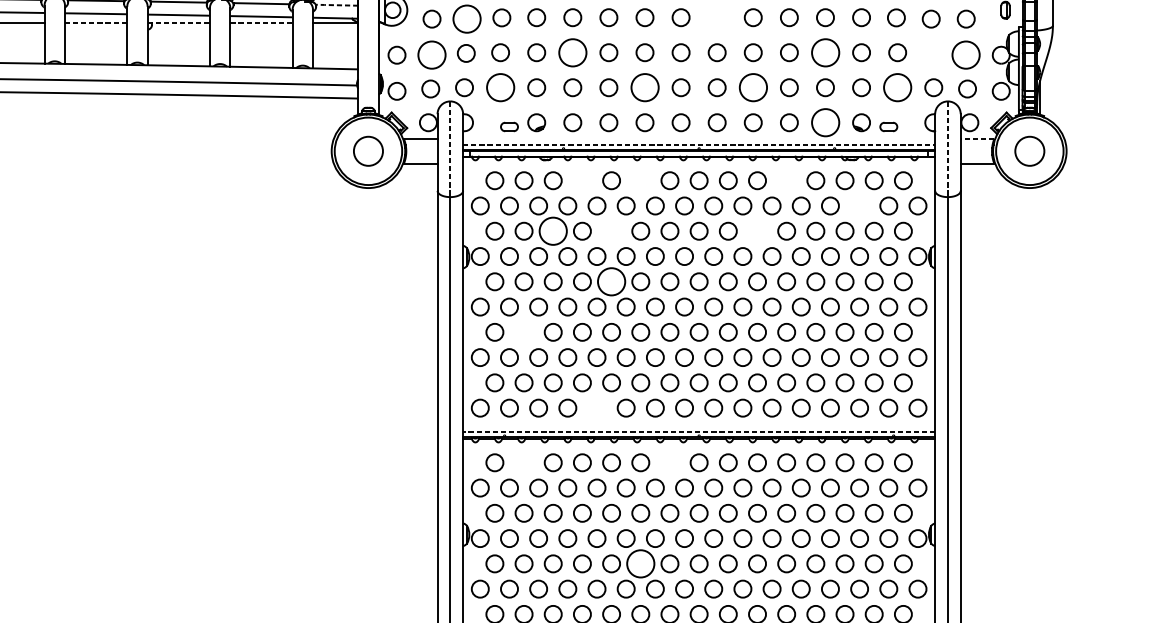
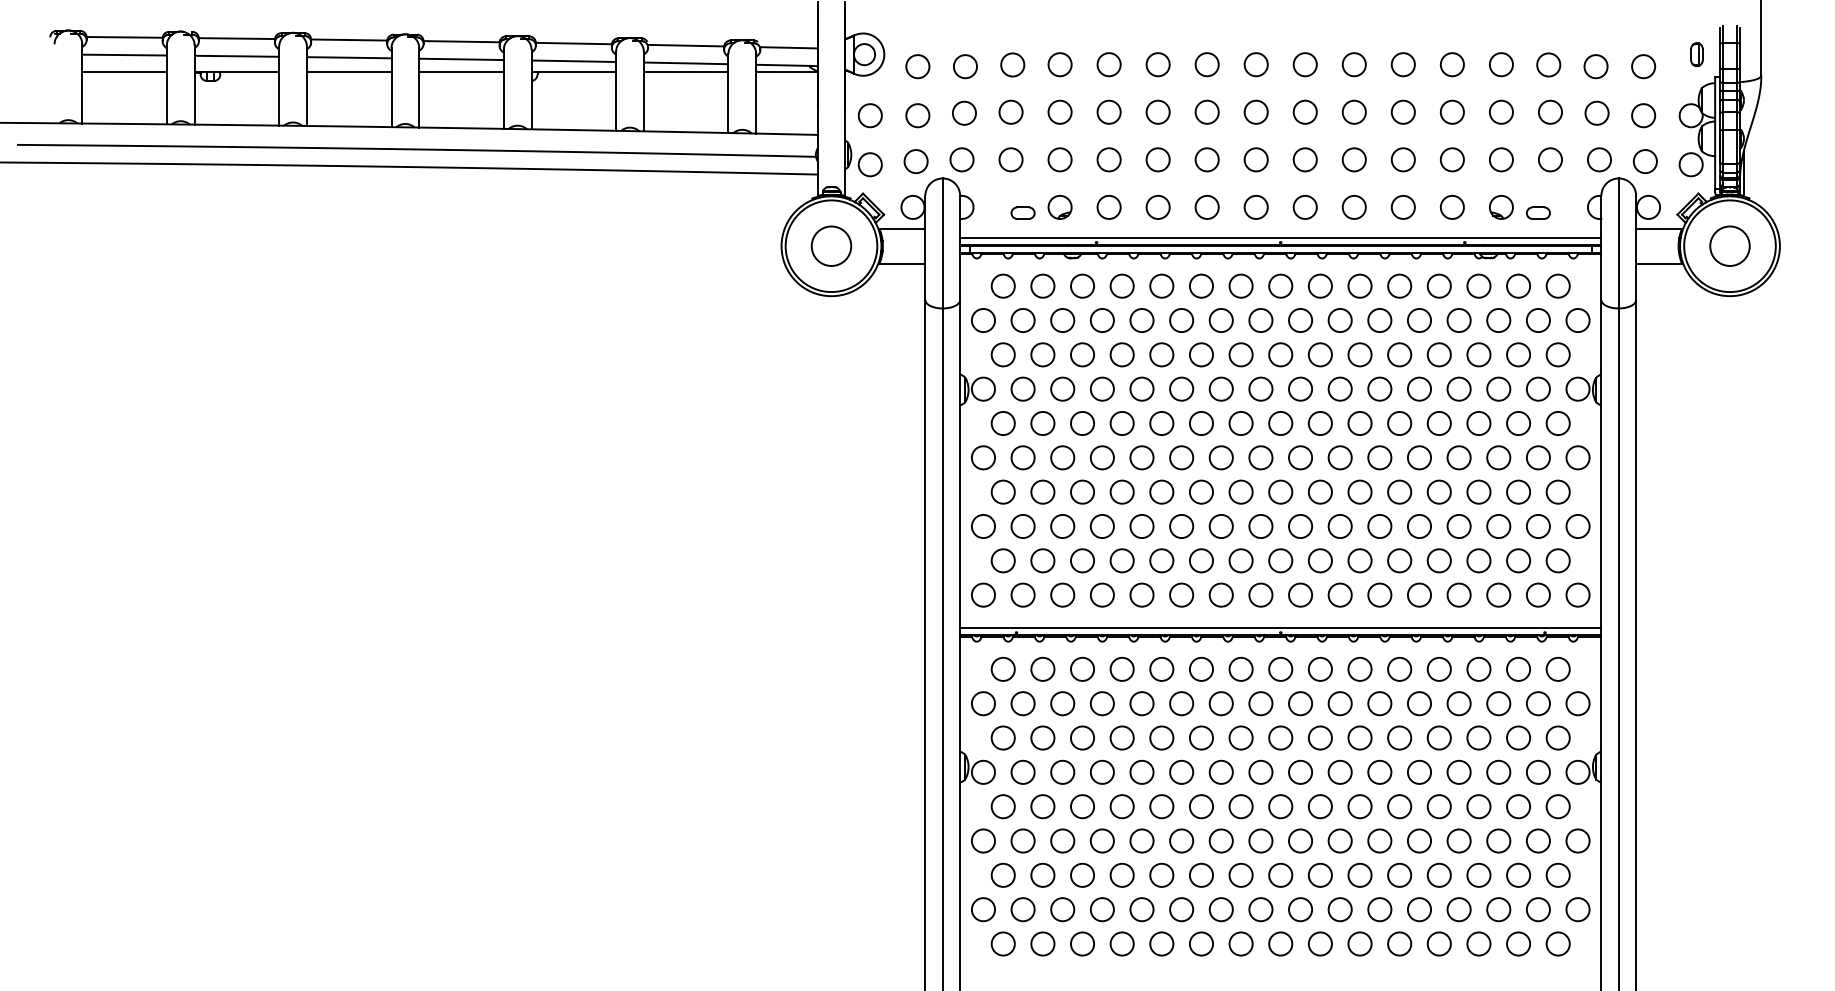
line: (336, 5) -> (788, 47), dashed -> solid
circle: (716, 17) -> (1304, 64), added
circle: (467, 19) -> (965, 66), size x0.62
line: (96, 23) -> (462, 72), dashed -> solid
line: (179, 23) -> (574, 72), dashed -> solid
line: (261, 23) -> (686, 72), dashed -> solid
circle: (572, 52) -> (1108, 111), size x0.62
circle: (824, 52) -> (1451, 111), size x0.62
circle: (931, 52) -> (1596, 112), added
circle: (431, 55) -> (917, 115), size x0.62
circle: (966, 55) -> (1643, 115), size x0.62
circle: (500, 87) -> (1010, 159), size x0.62
circle: (644, 87) -> (1206, 159), size x0.62
circle: (752, 87) -> (1353, 159), size x0.62
circle: (897, 87) -> (1550, 159), size x0.62
circle: (824, 122) -> (1451, 207), size x0.62
line: (977, 138) -> (1659, 228), dashed -> solid
line: (698, 144) -> (1280, 237), dashed -> solid
line: (450, 149) -> (942, 243), dashed -> solid
line: (947, 149) -> (1618, 243), dashed -> solid
circle: (581, 180) -> (1121, 285), added
circle: (640, 180) -> (1201, 285), added
circle: (786, 180) -> (1399, 285), added
circle: (859, 205) -> (1498, 320), added
circle: (553, 231) -> (1082, 354), size x0.62
circle: (611, 231) -> (1161, 354), added
circle: (757, 231) -> (1359, 354), added
circle: (611, 281) -> (1161, 423), size x0.62
circle: (523, 331) -> (1042, 491), added
circle: (596, 407) -> (1141, 594), added
line: (698, 432) -> (1280, 628), dashed -> solid
circle: (523, 462) -> (1042, 668), added
circle: (669, 462) -> (1240, 668), added
circle: (640, 563) -> (1201, 806), size x0.62

